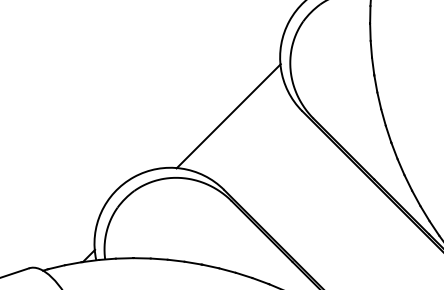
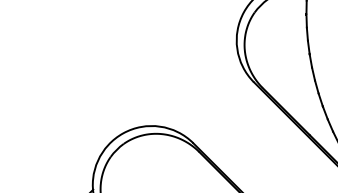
line: (228, 116) -> (196, 86), removed

